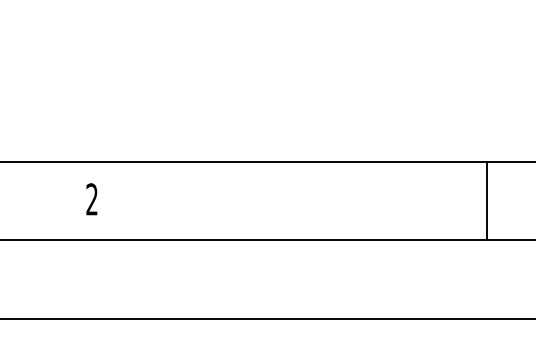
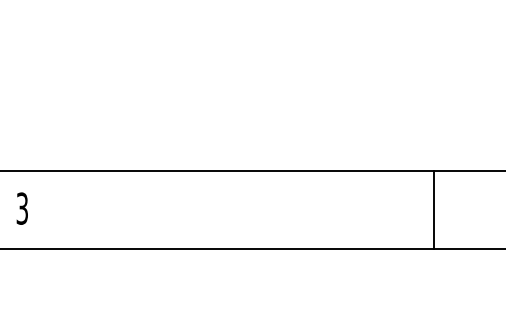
text: (91, 199) -> (21, 208), 2 -> 3
line: (487, 200) -> (434, 209), moved

